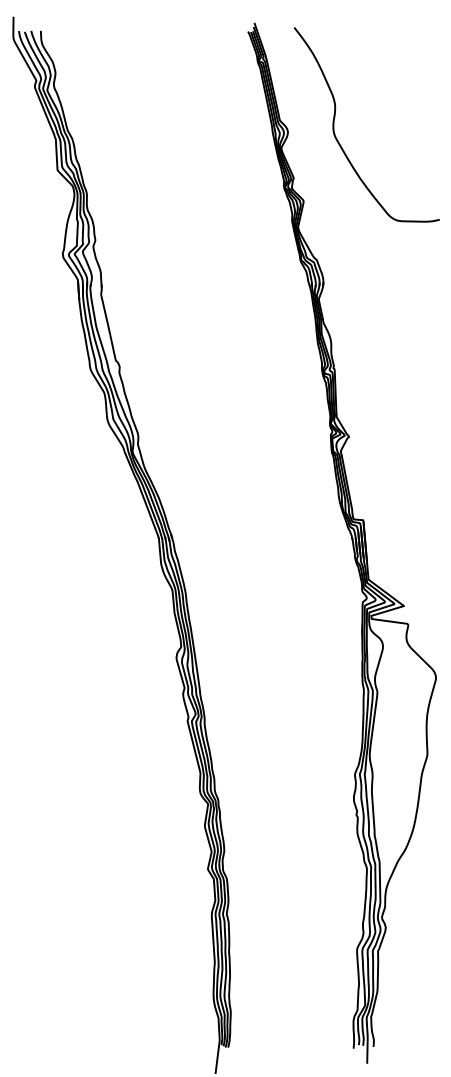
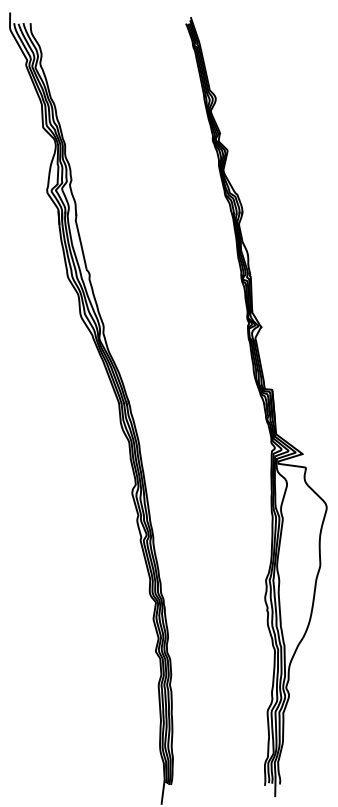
curve: (335, 117) -> (251, 88), removed

